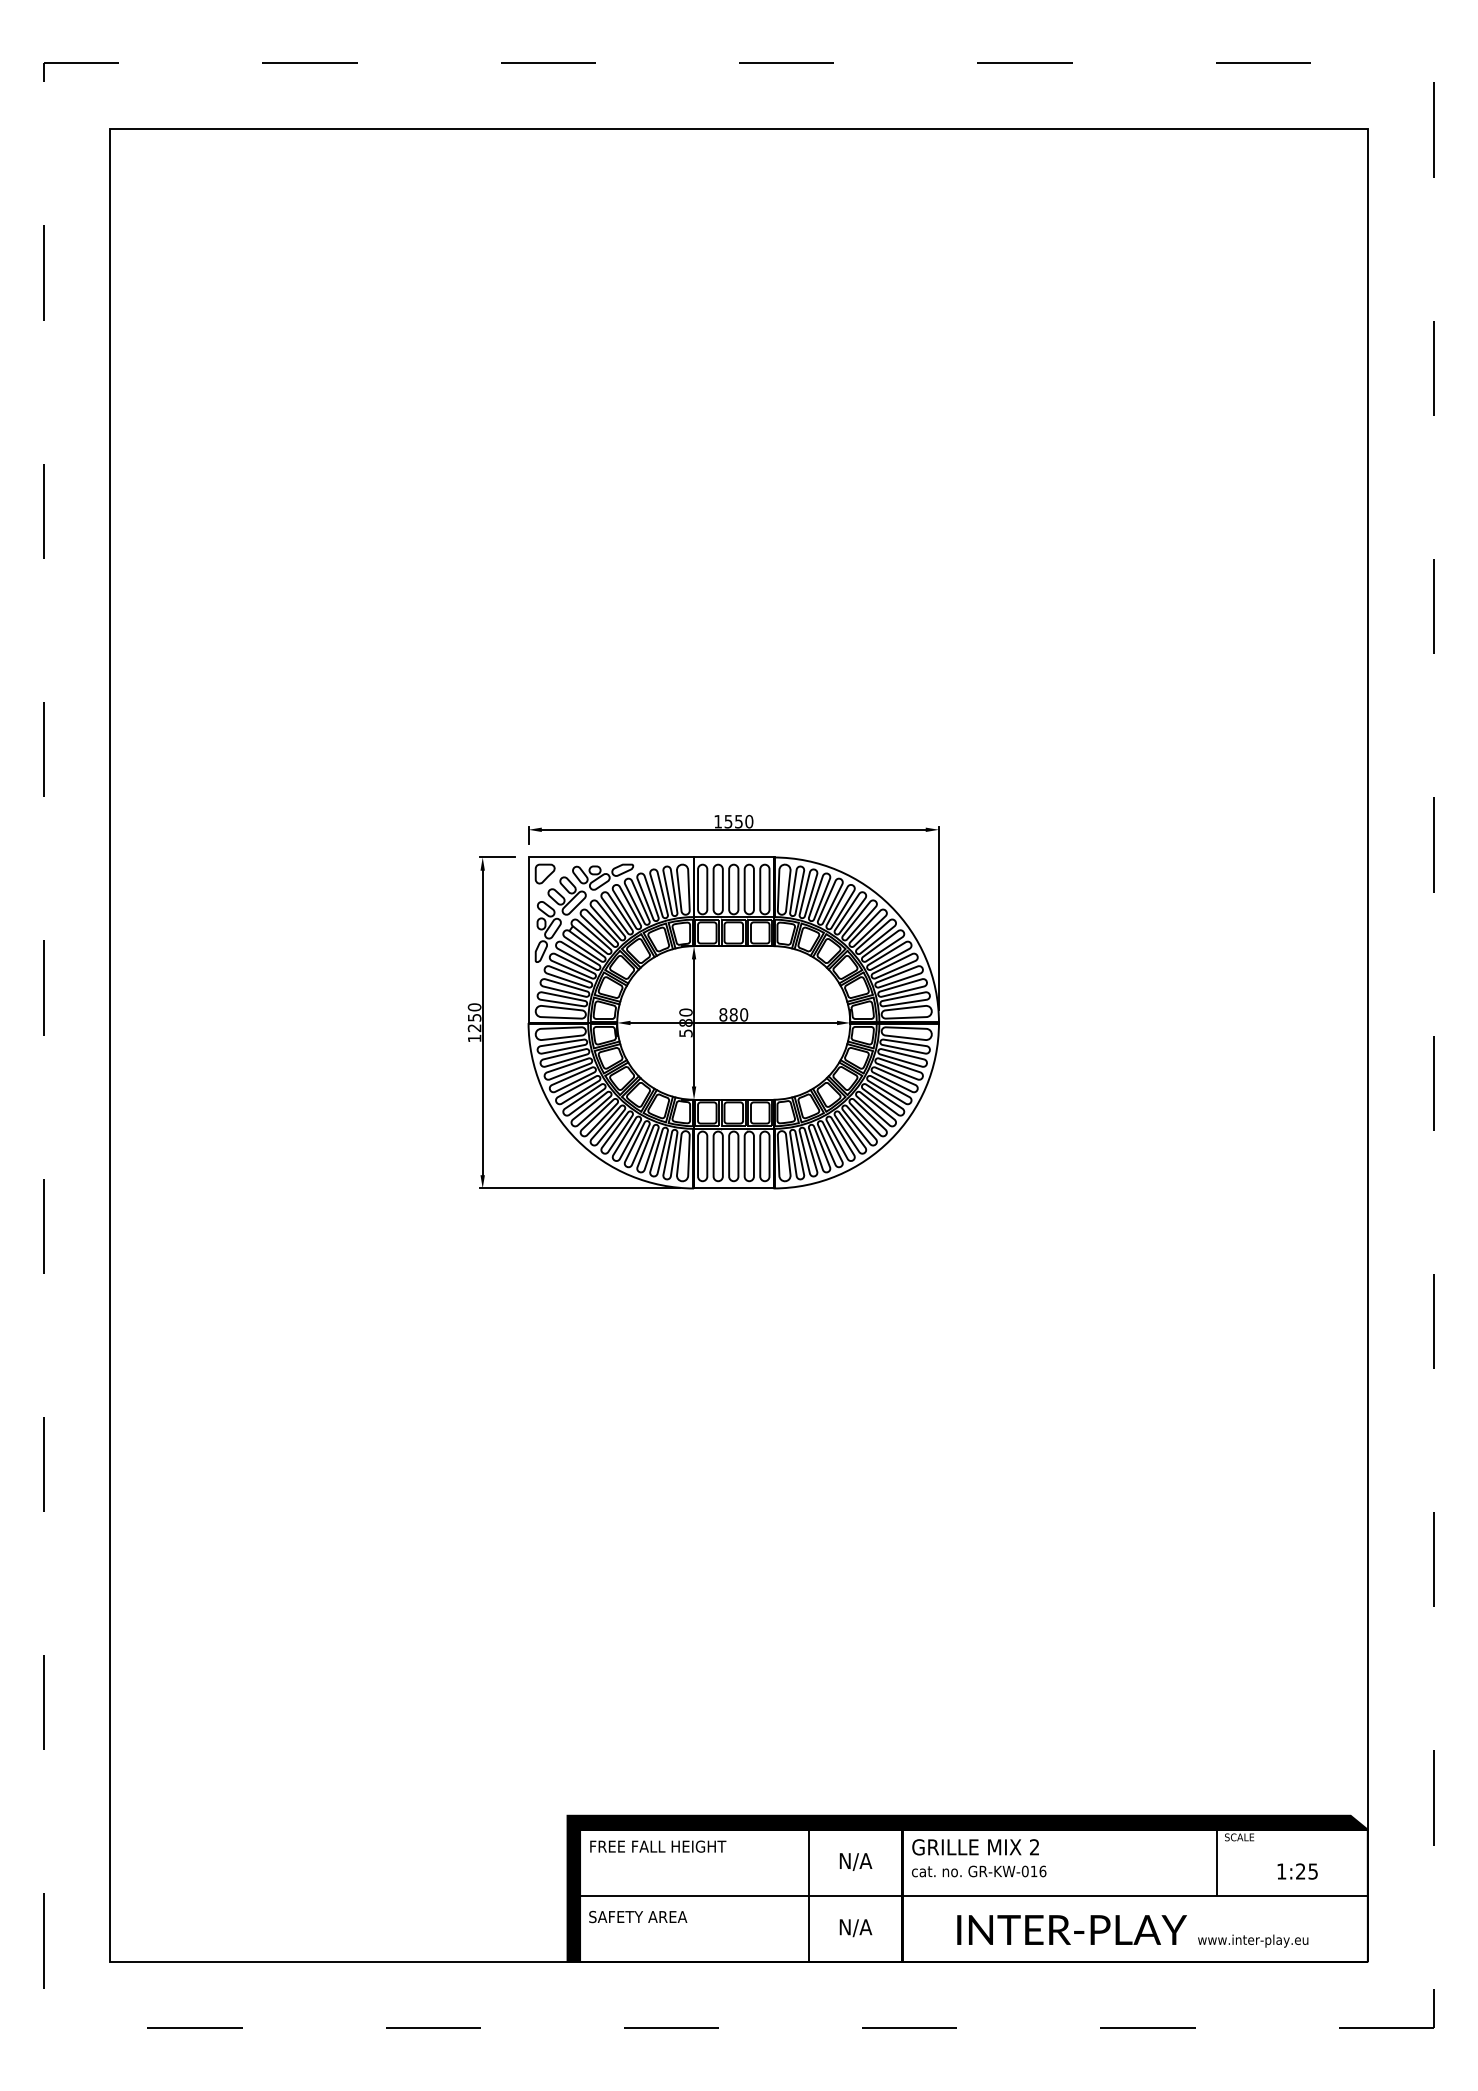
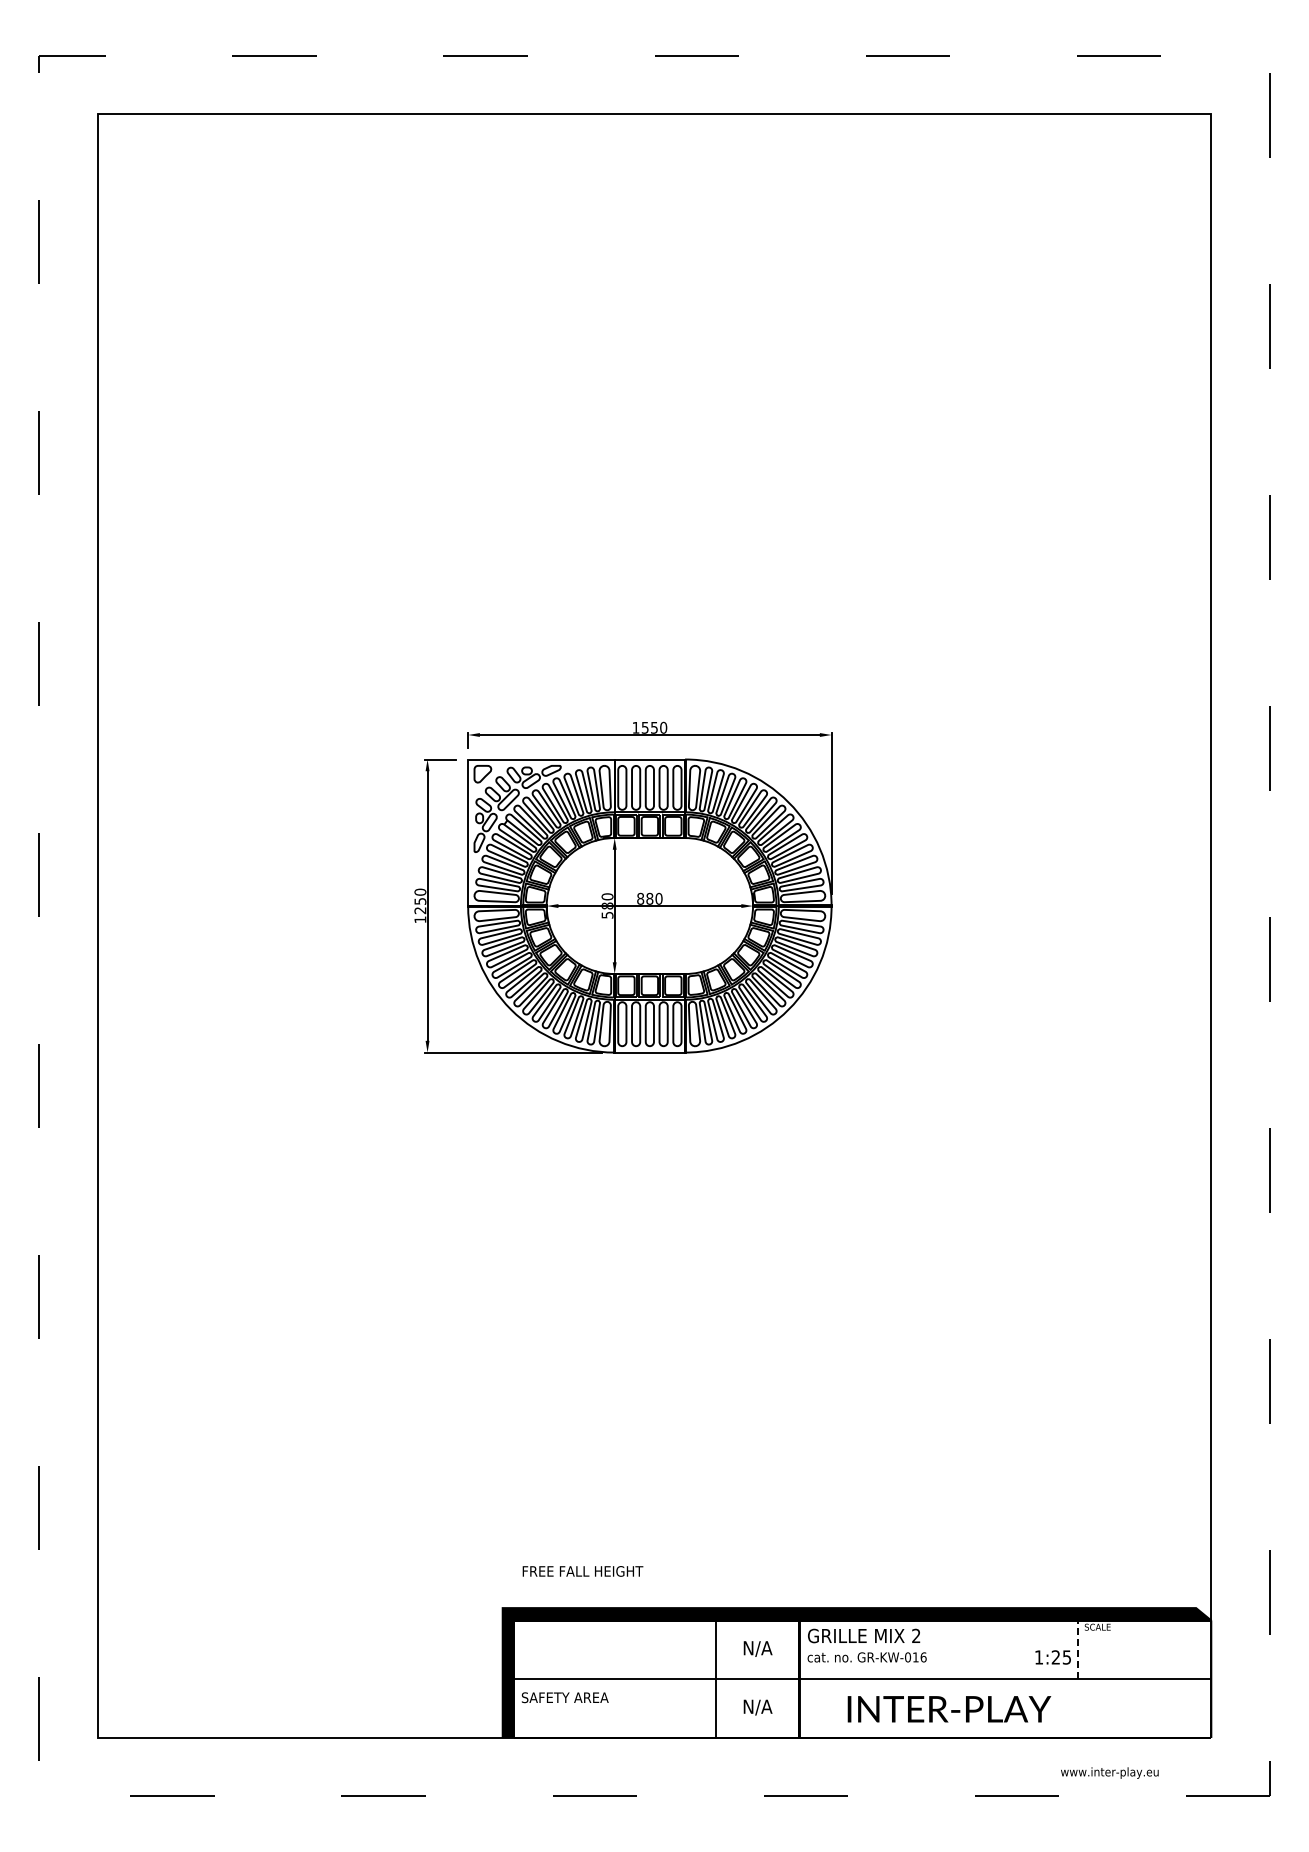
text: (657, 1846) -> (582, 1571), moved
line: (1216, 1862) -> (1077, 1649), solid -> dashed
text: (1296, 1871) -> (1052, 1657), moved
text: (1252, 1940) -> (1109, 1772), moved

